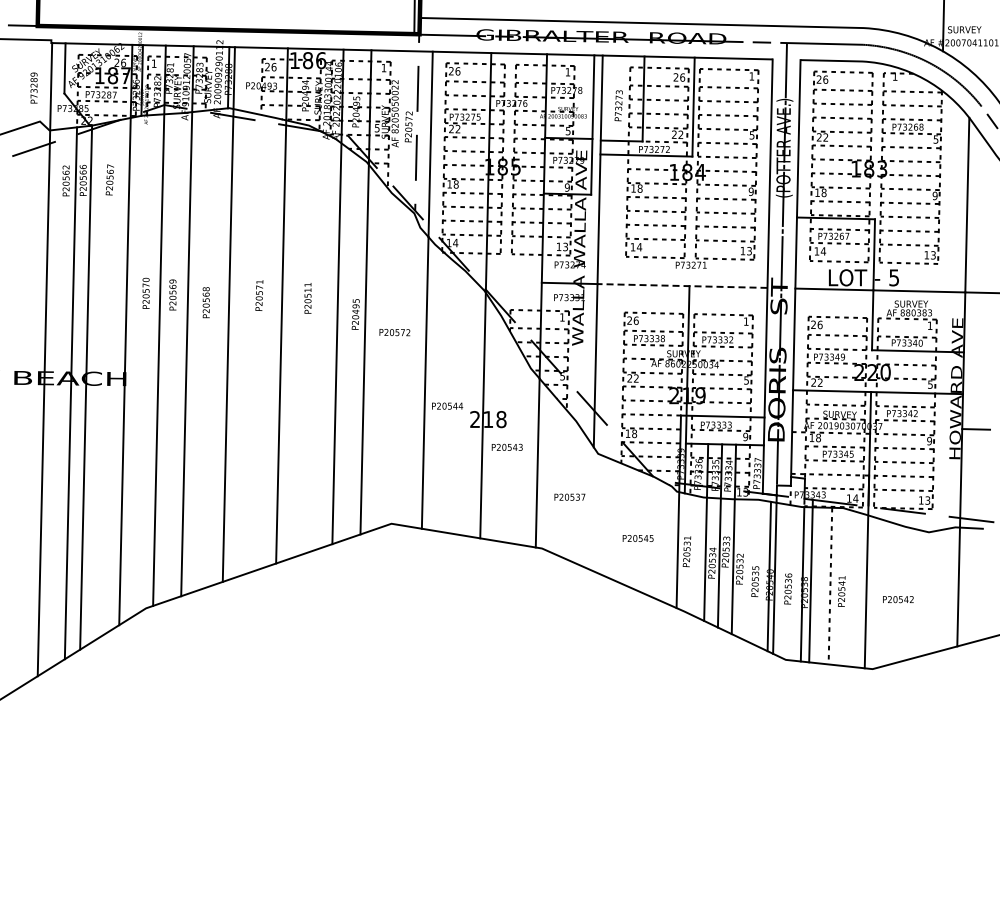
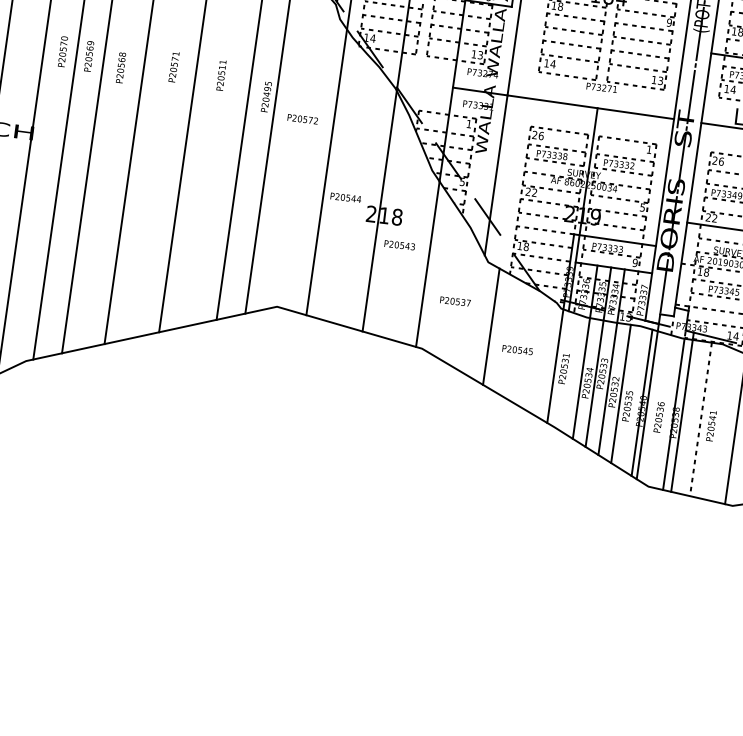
line: (682, 286) -> (590, 107), dashed -> solid
line: (608, 517) -> (490, 326), added
line: (746, 569) -> (620, 393), added

